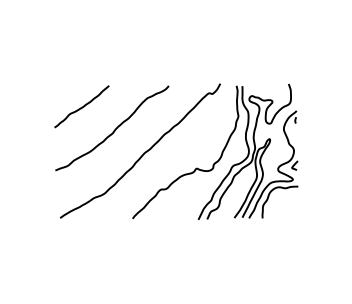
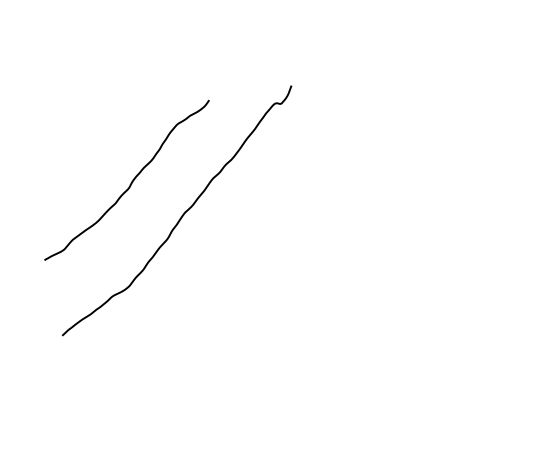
curve: (82, 106) -> (74, 151), removed
part: (221, 152) -> (307, 196), removed

